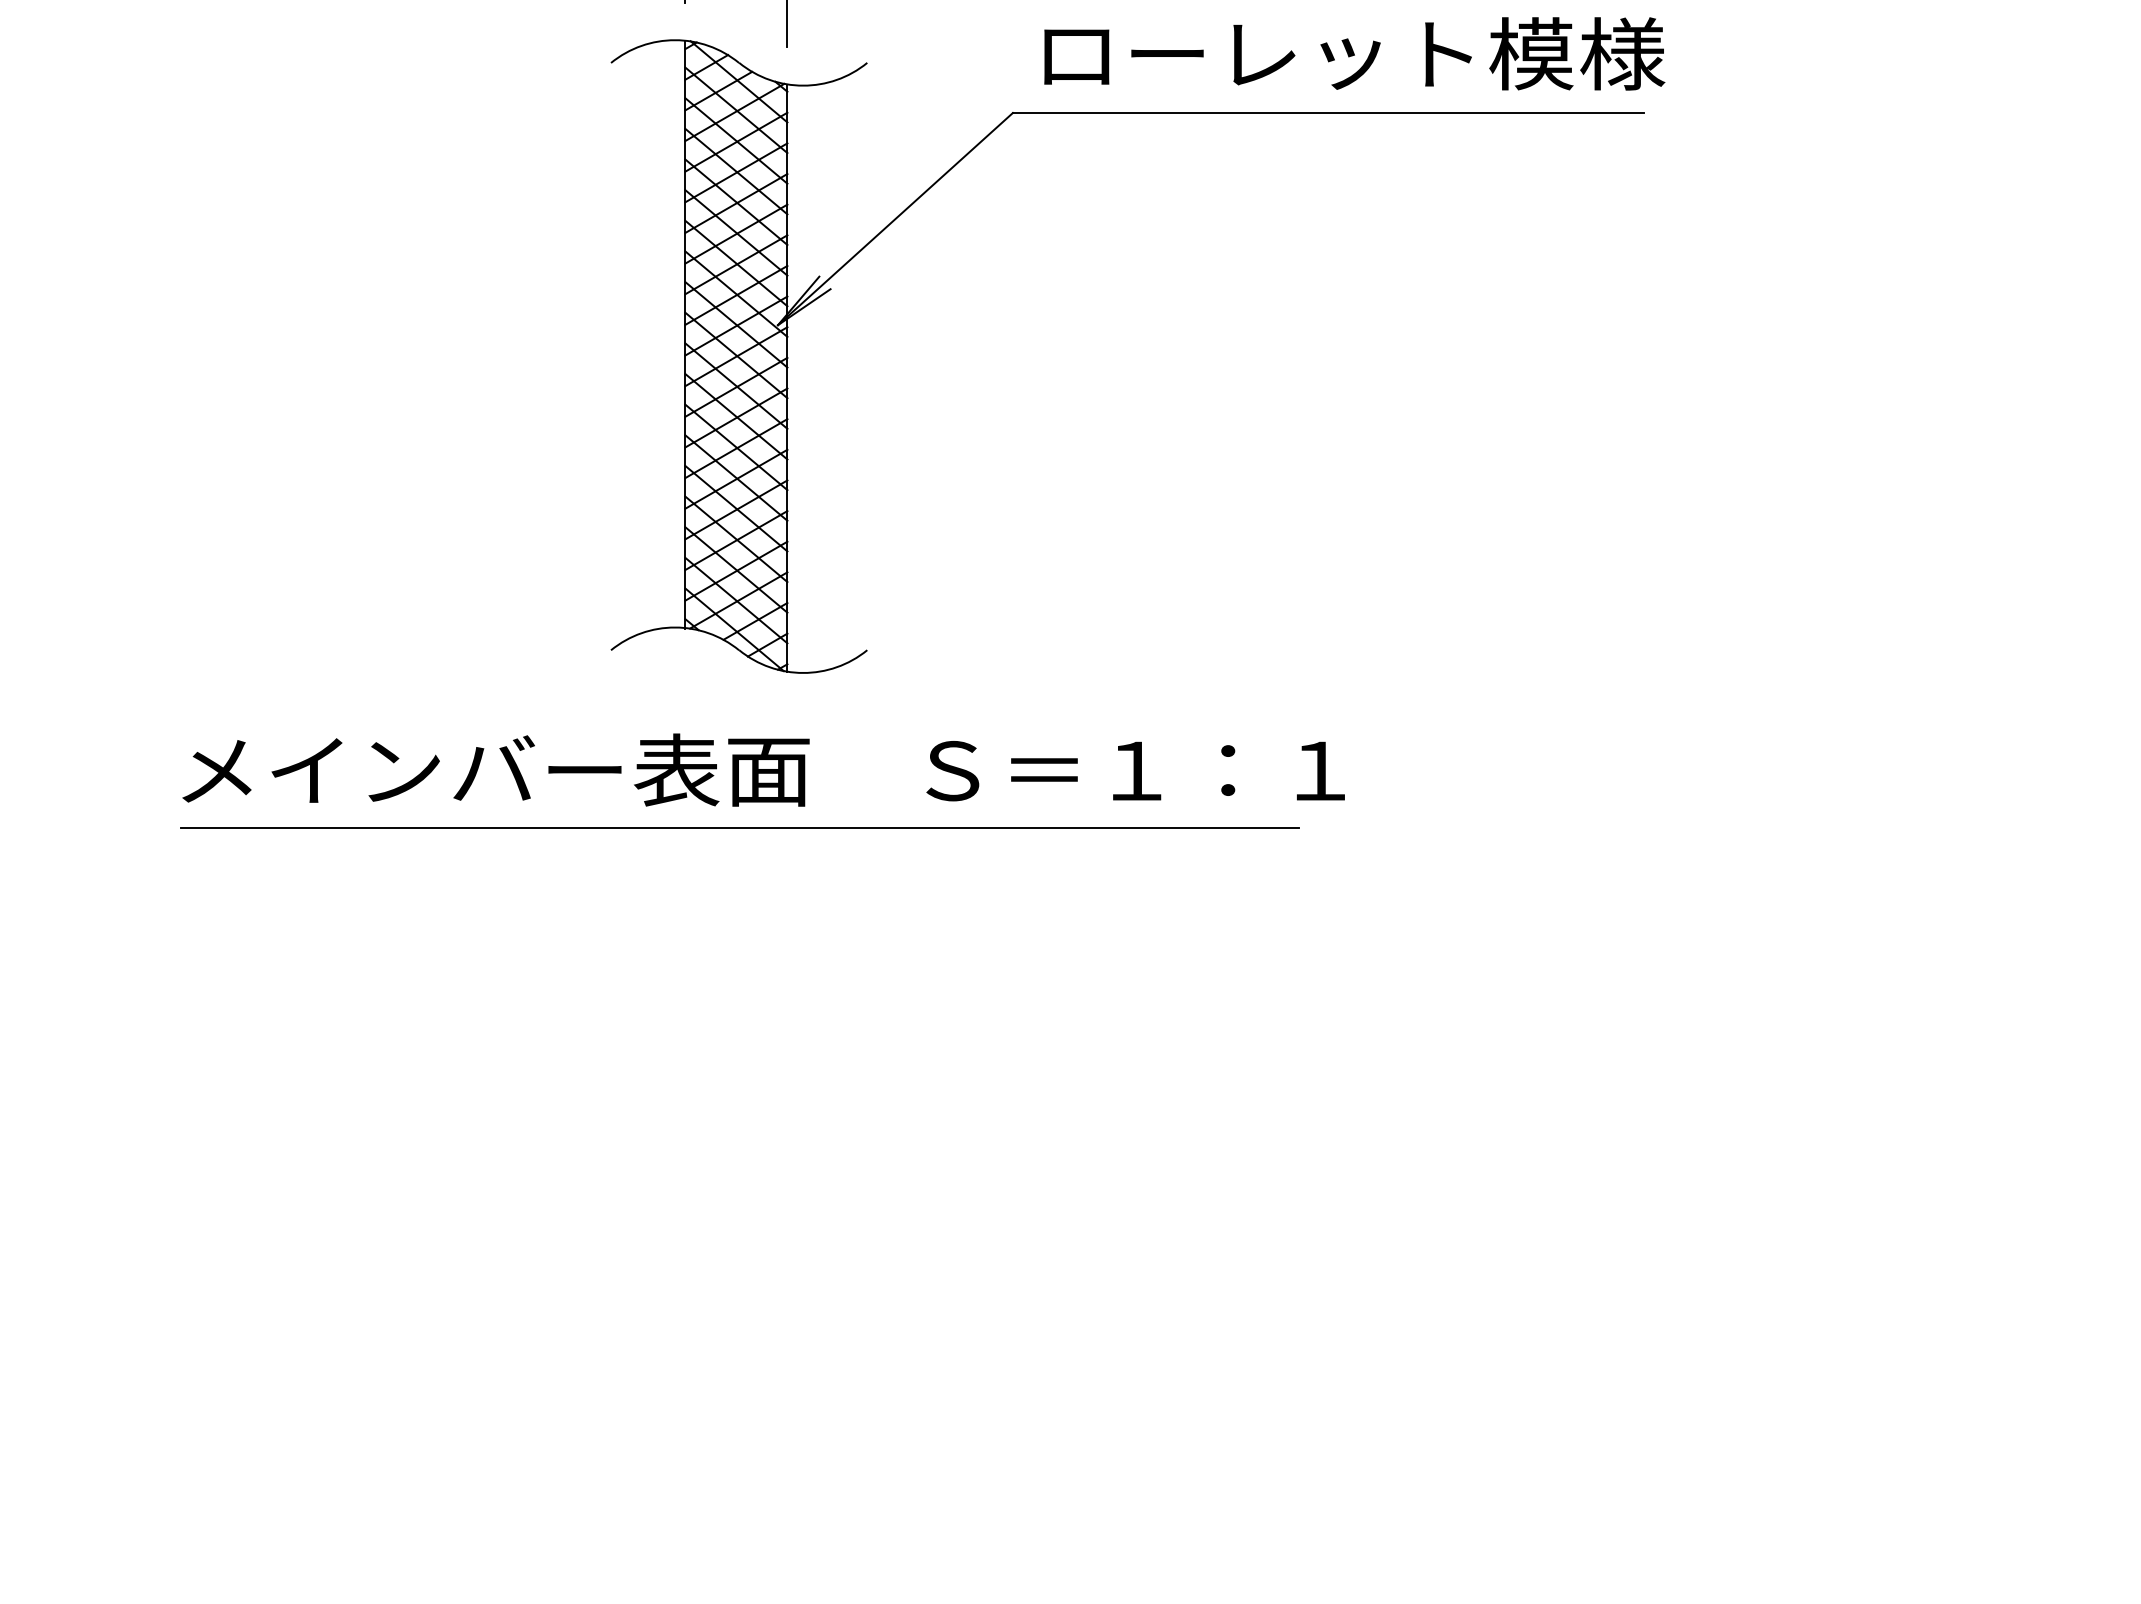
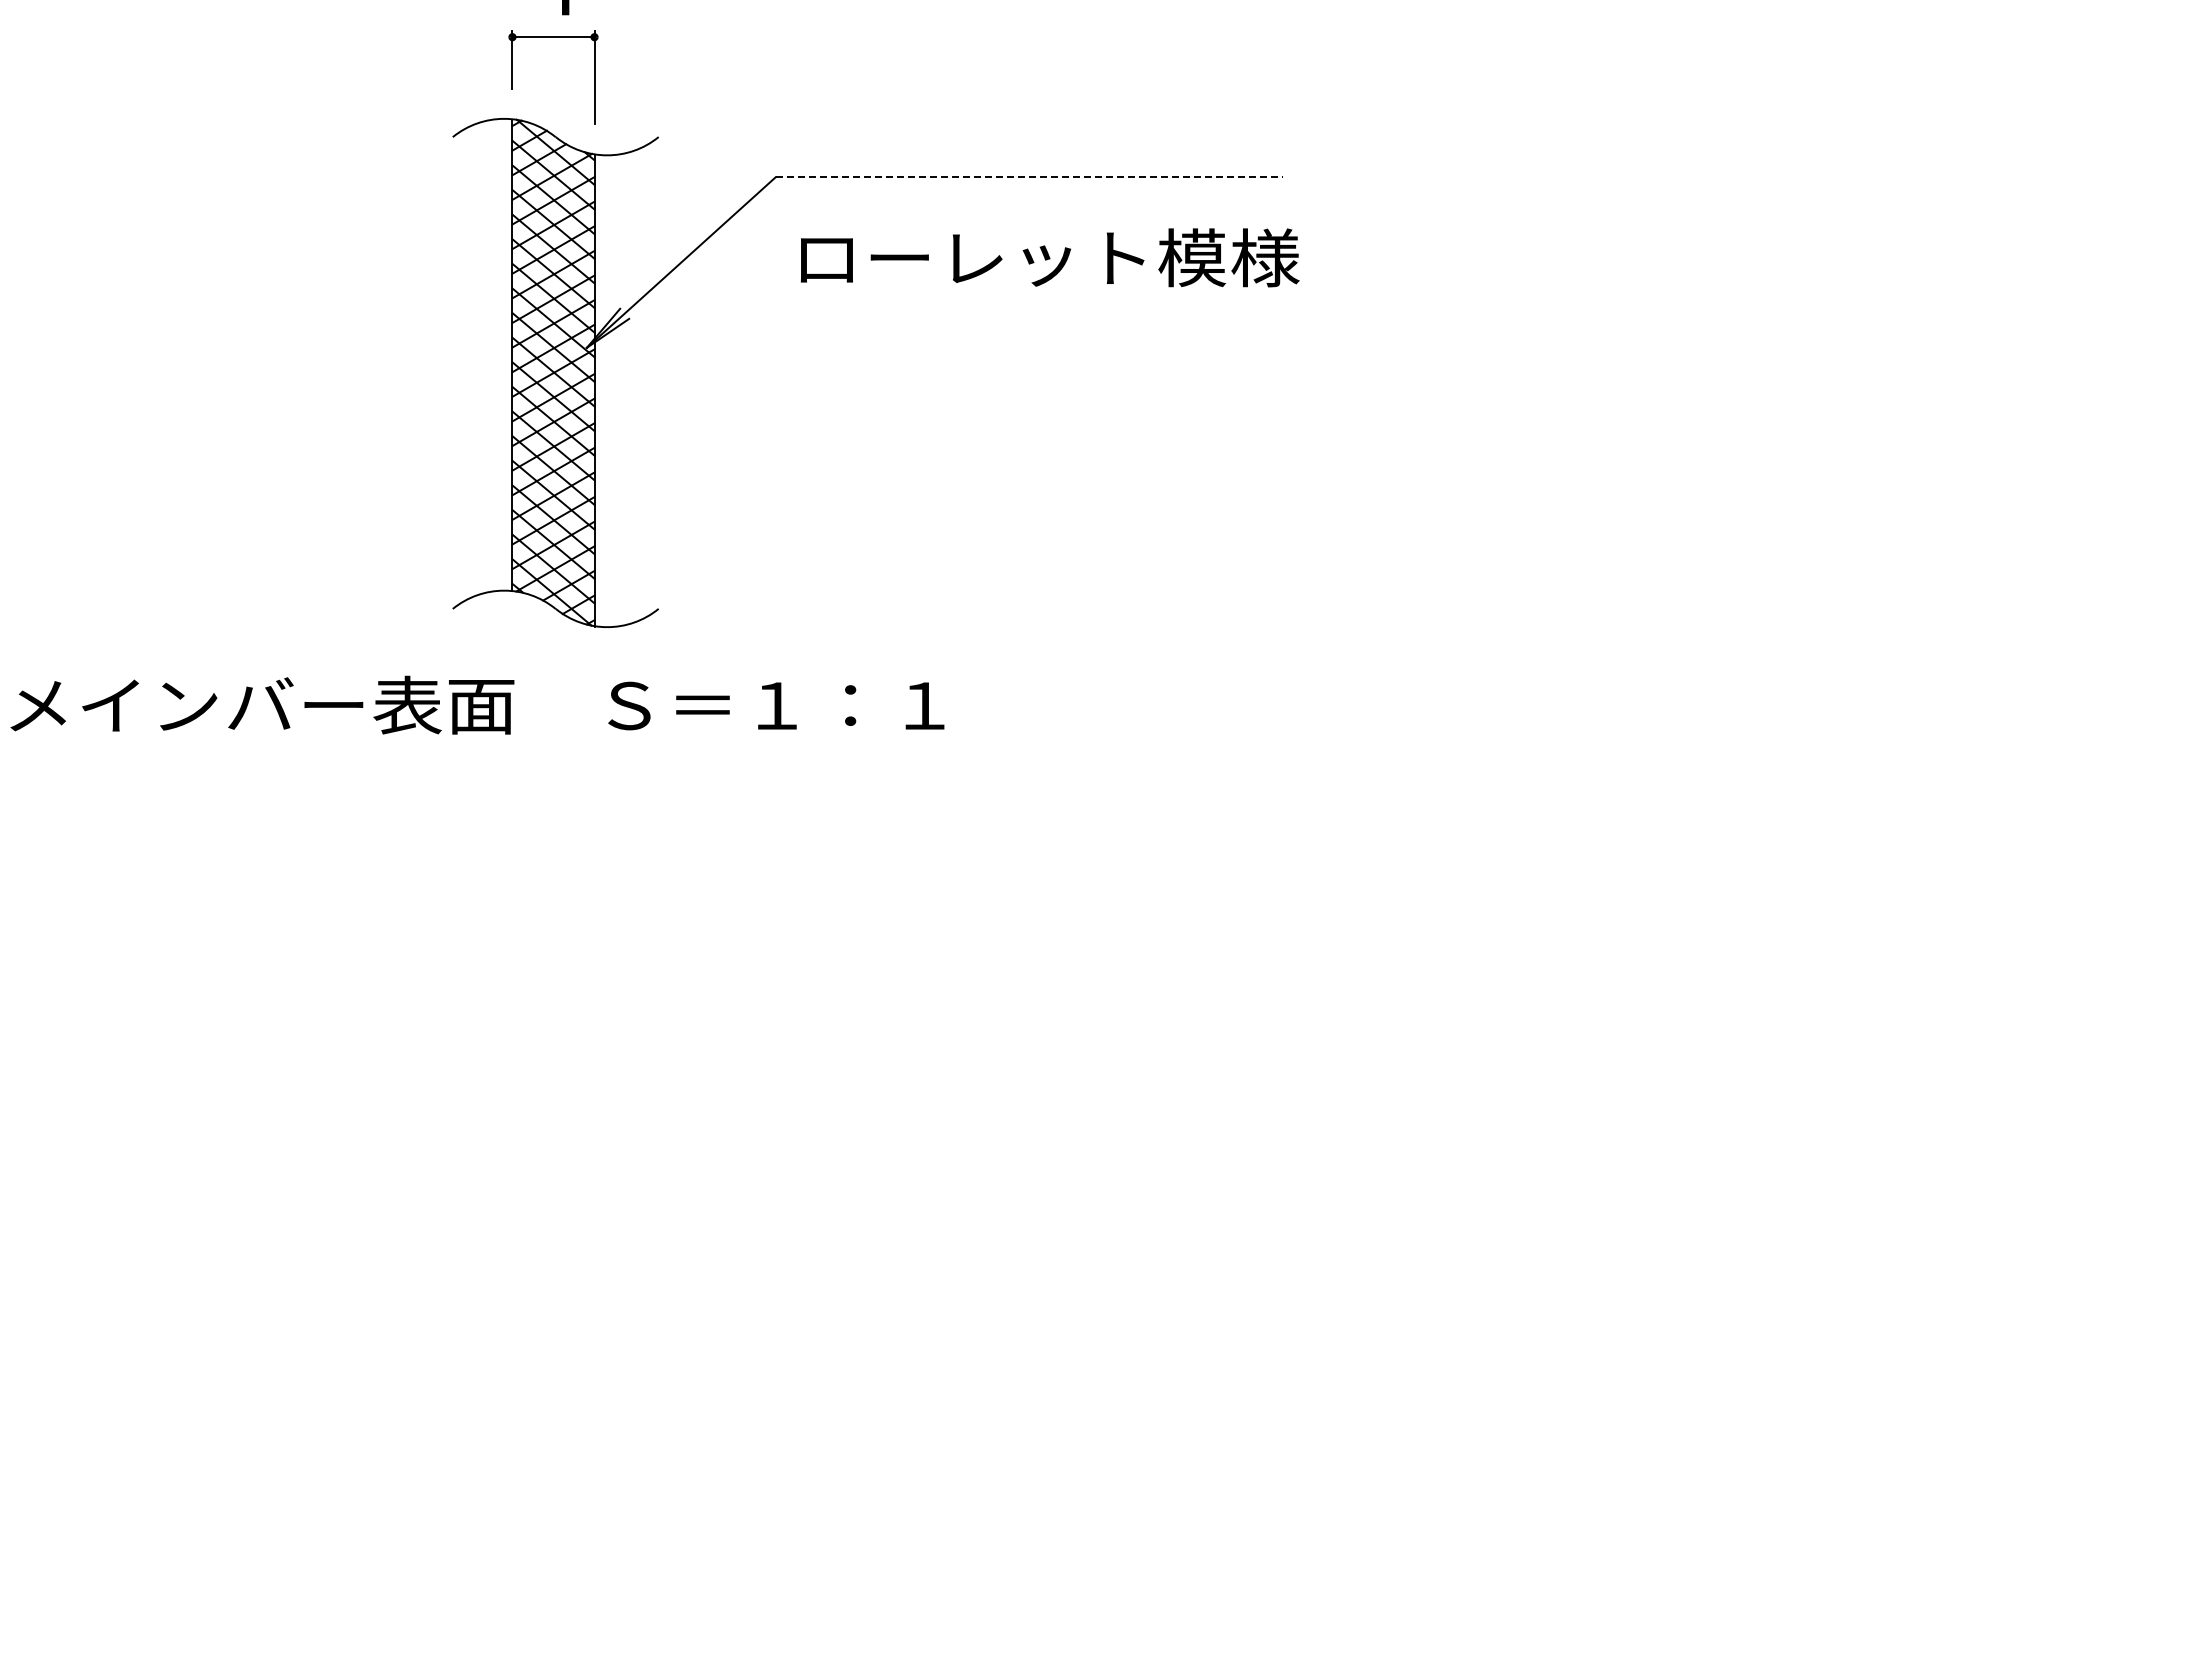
text: (1353, 53) -> (1049, 257), moved
line: (1328, 113) -> (1029, 177), solid -> dashed
text: (763, 769) -> (477, 704), moved
line: (740, 827) -> (556, 751), removed

